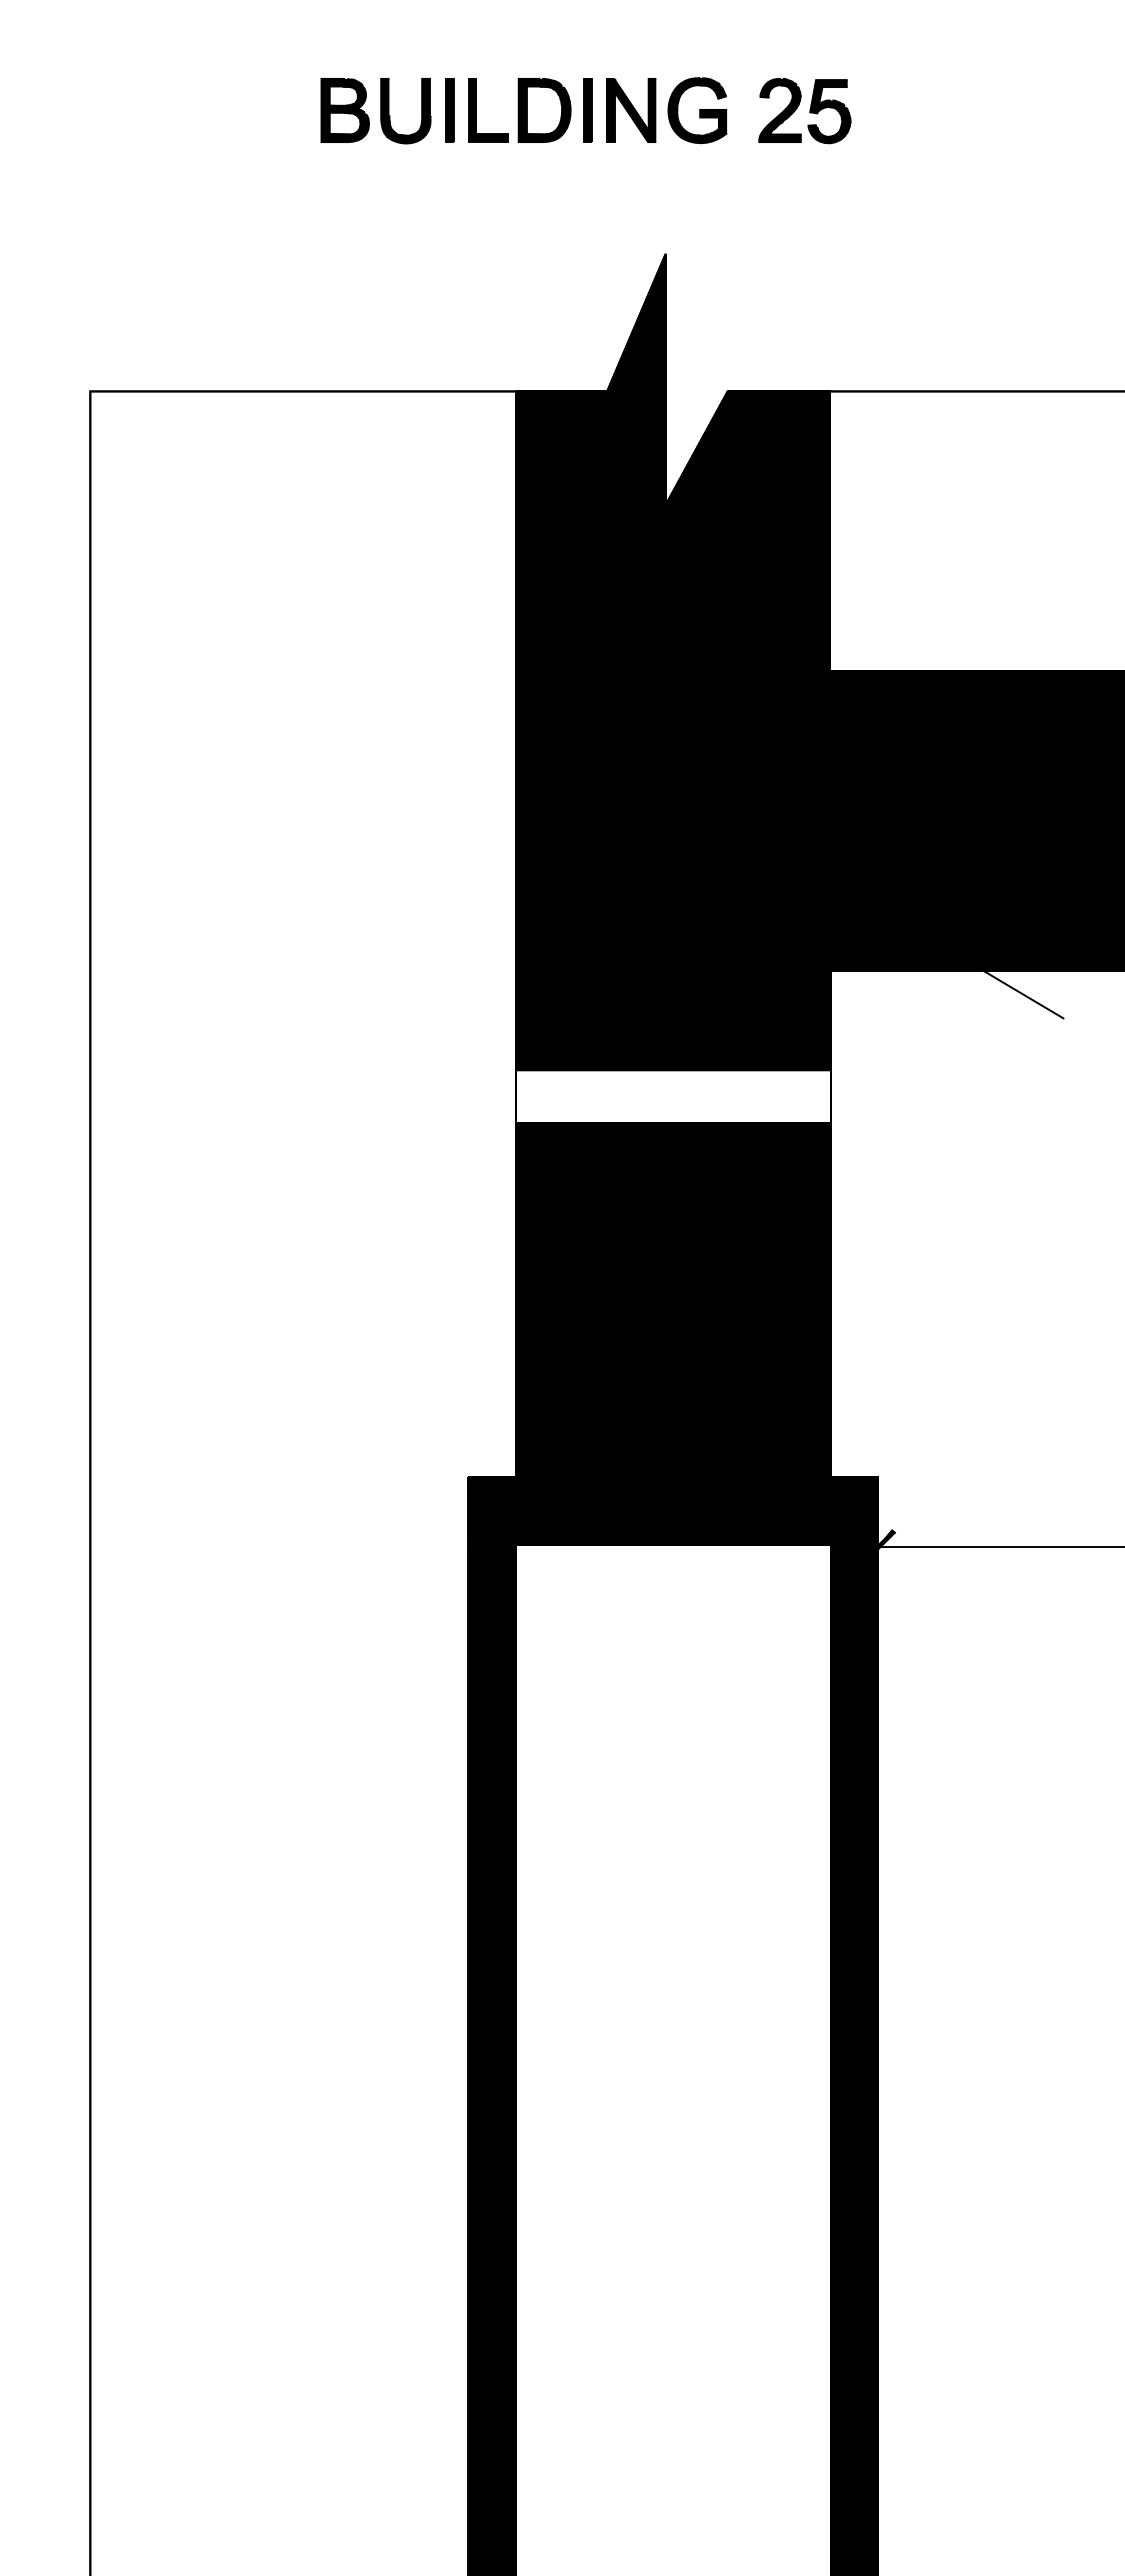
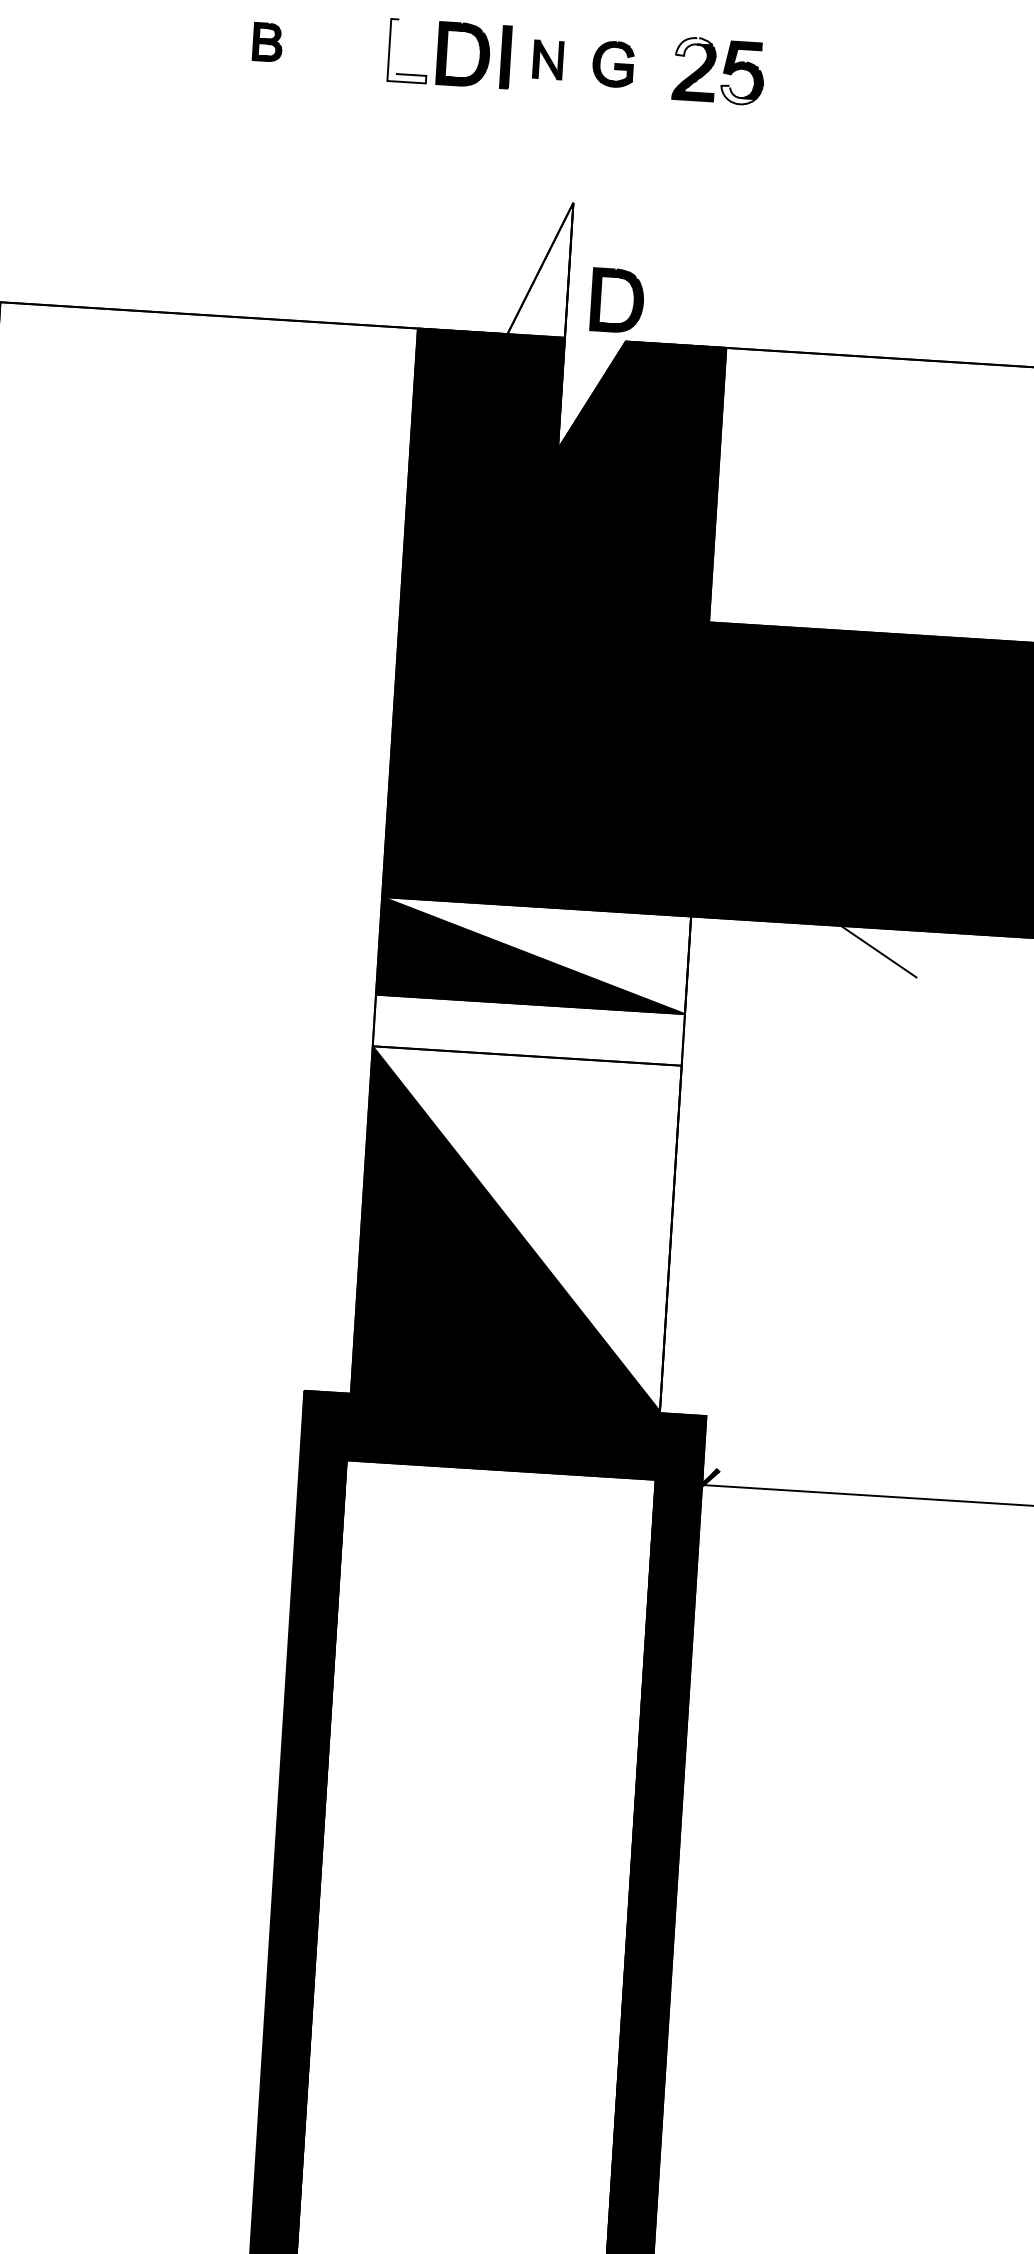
fill: (778, 87) -> (694, 46), removed
part: (344, 110) -> (267, 42), size x0.6
part: (449, 110) -> (370, 48), removed
fill: (488, 110) -> (408, 51), removed
part: (631, 110) -> (548, 60), size x0.6
part: (697, 110) -> (613, 64), size x0.7
part: (390, 115) -> (311, 50), removed
fill: (826, 134) -> (738, 95), removed
fill: (636, 322) -> (540, 268), removed
part: (716, 350) -> (617, 300), added
fill: (672, 1020) -> (532, 955), removed
fill: (672, 1298) -> (515, 1228), removed

